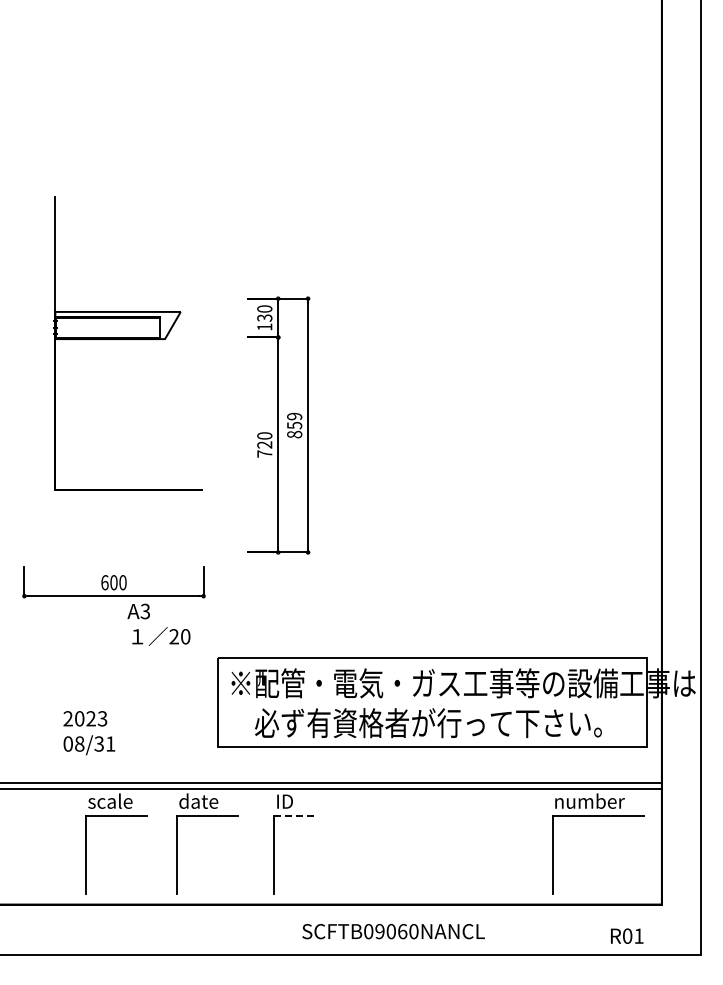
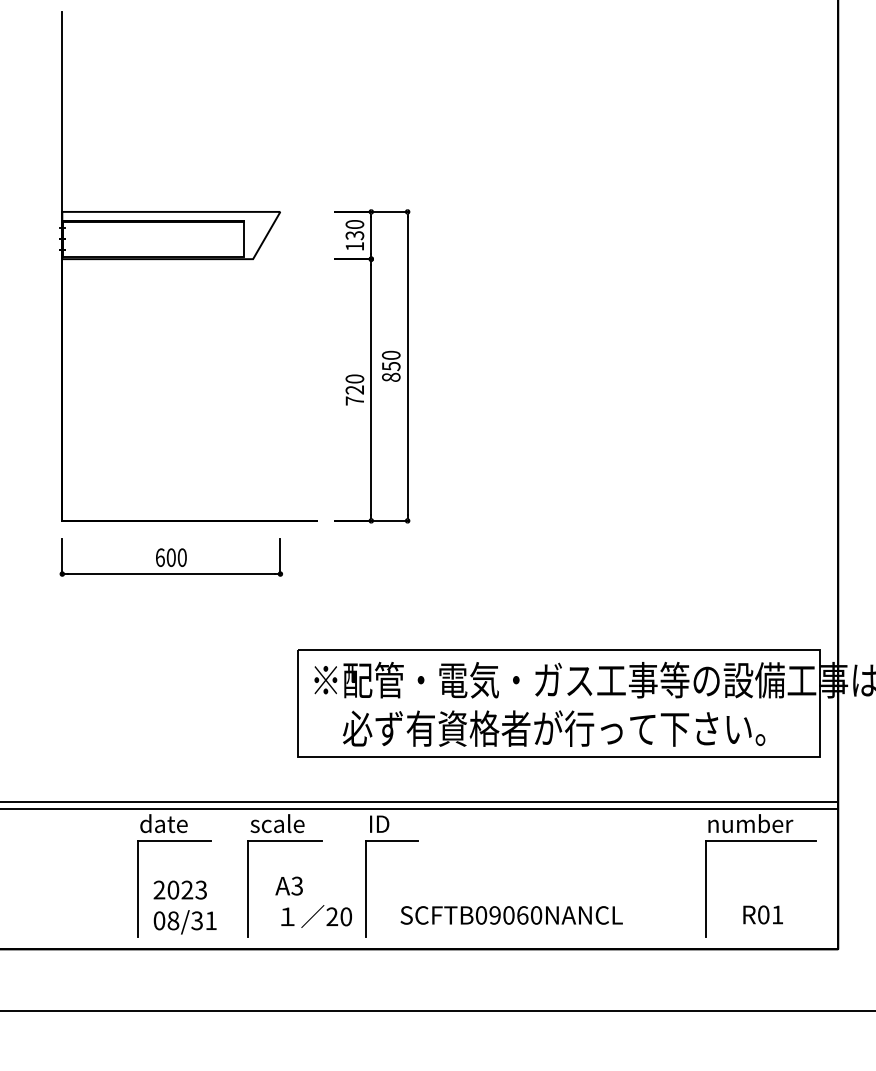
part: (127, 342) -> (187, 265), size x1.43
text: (294, 416) -> (391, 355), 859 -> 850
text: (158, 624) -> (313, 901), moved
text: (89, 733) -> (185, 908), moved
text: (110, 800) -> (167, 822), scale -> date
text: (201, 800) -> (277, 822), date -> scale
line: (295, 815) -> (392, 841), dashed -> solid
text: (393, 931) -> (511, 915), moved
text: (627, 935) -> (763, 914), moved

